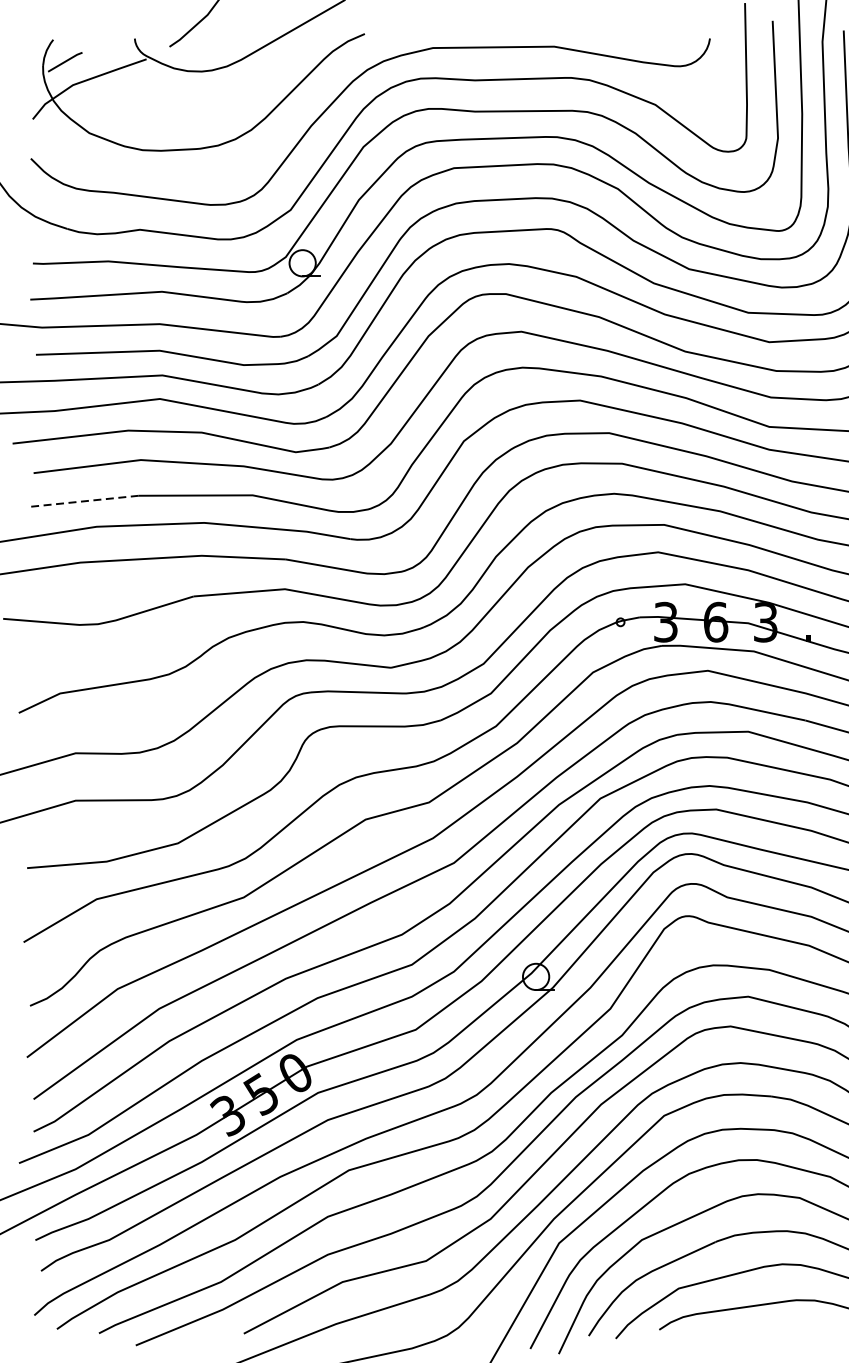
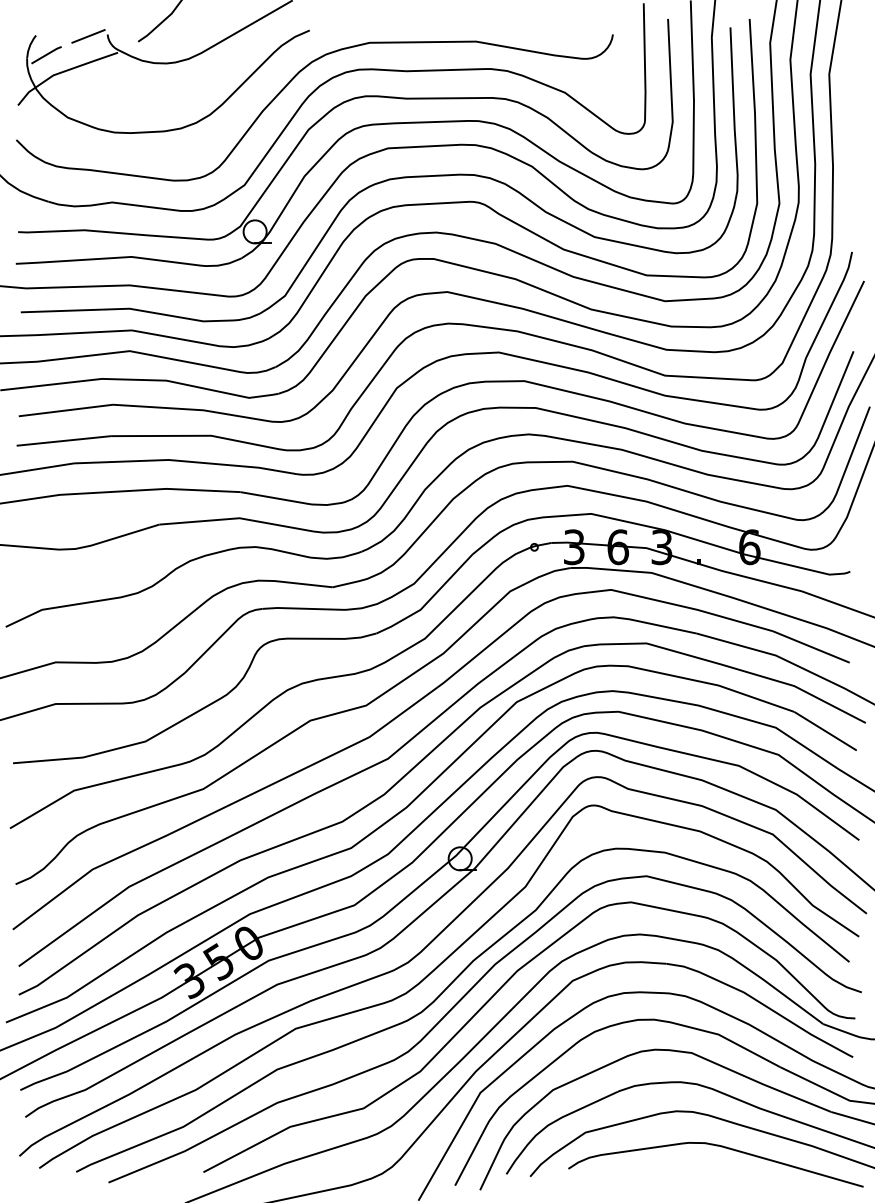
line: (112, 40) -> (88, 36), added
line: (84, 501) -> (63, 441), dashed -> solid

